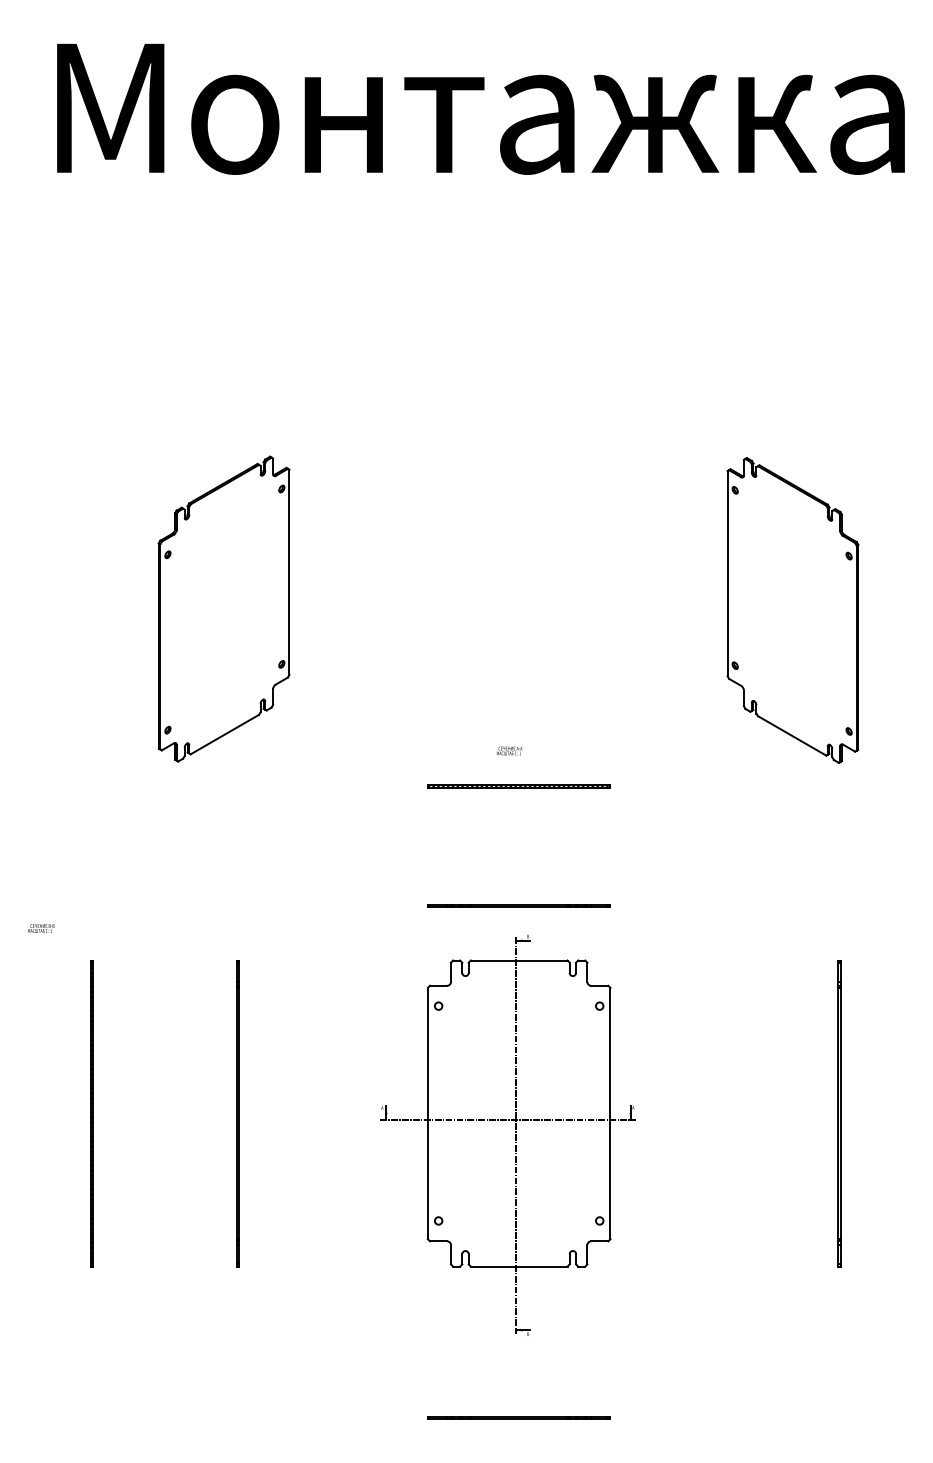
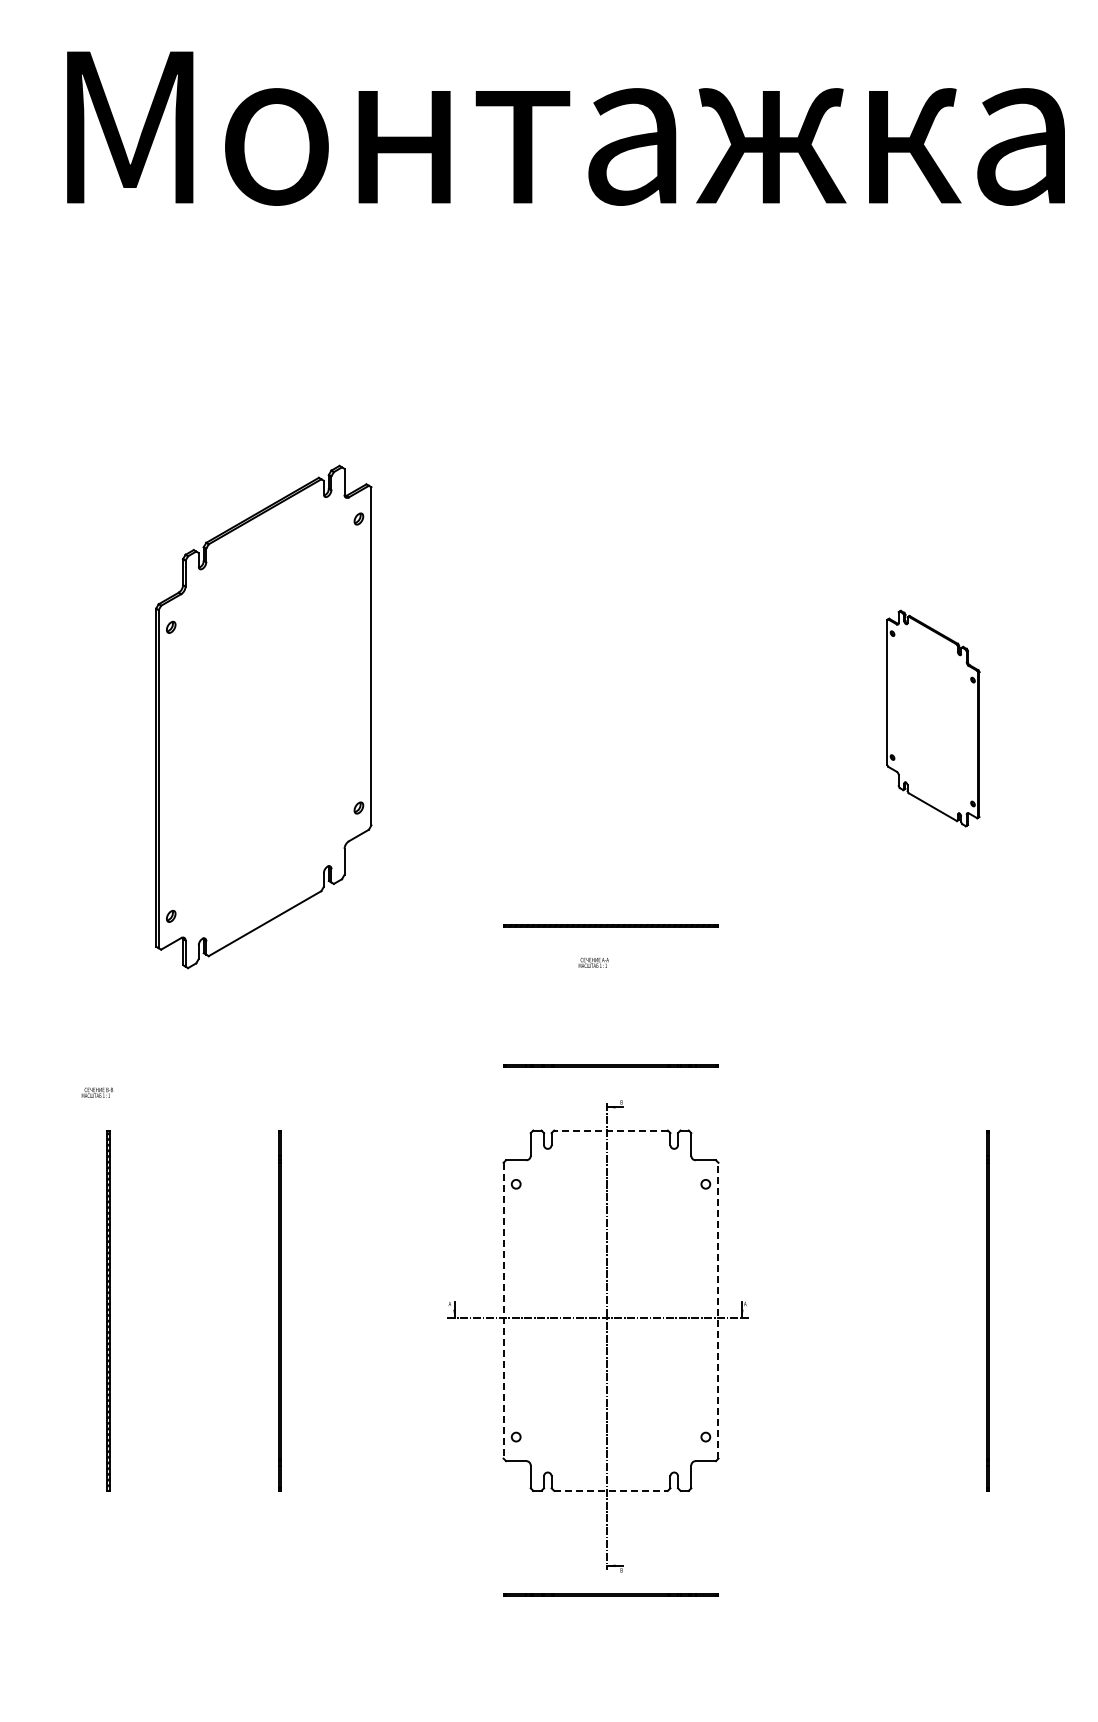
part: (223, 608) -> (263, 716), size x1.4
part: (793, 610) -> (933, 718), size x0.6
text: (509, 750) -> (593, 962), moved
text: (41, 928) -> (97, 1092), moved
line: (519, 960) -> (611, 1130), solid -> dashed
line: (427, 1113) -> (503, 1310), solid -> dashed
line: (610, 1113) -> (718, 1310), solid -> dashed
line: (519, 1266) -> (611, 1490), solid -> dashed
line: (518, 1417) -> (610, 1594), moved

